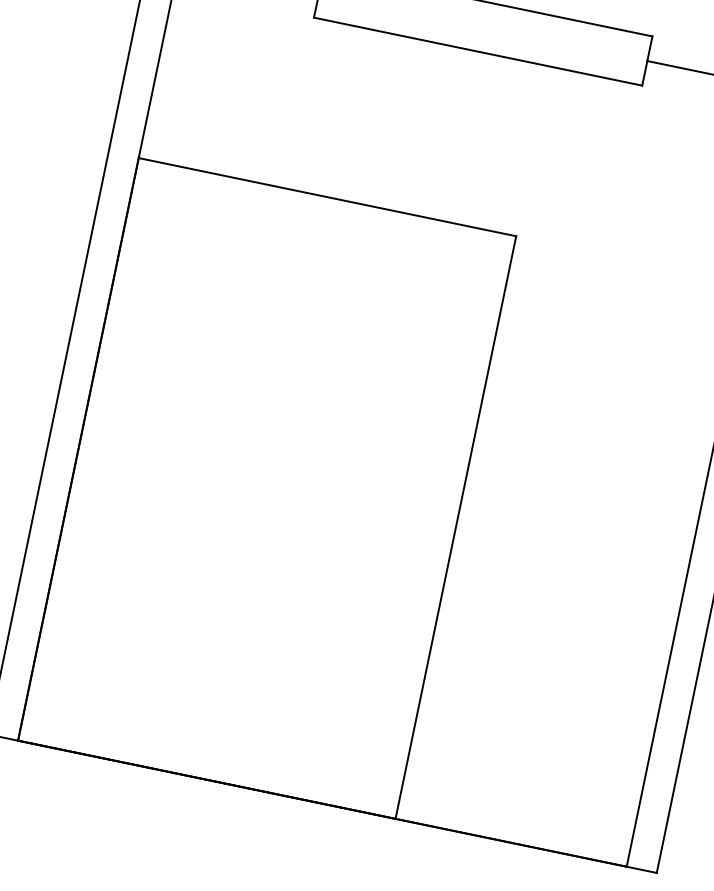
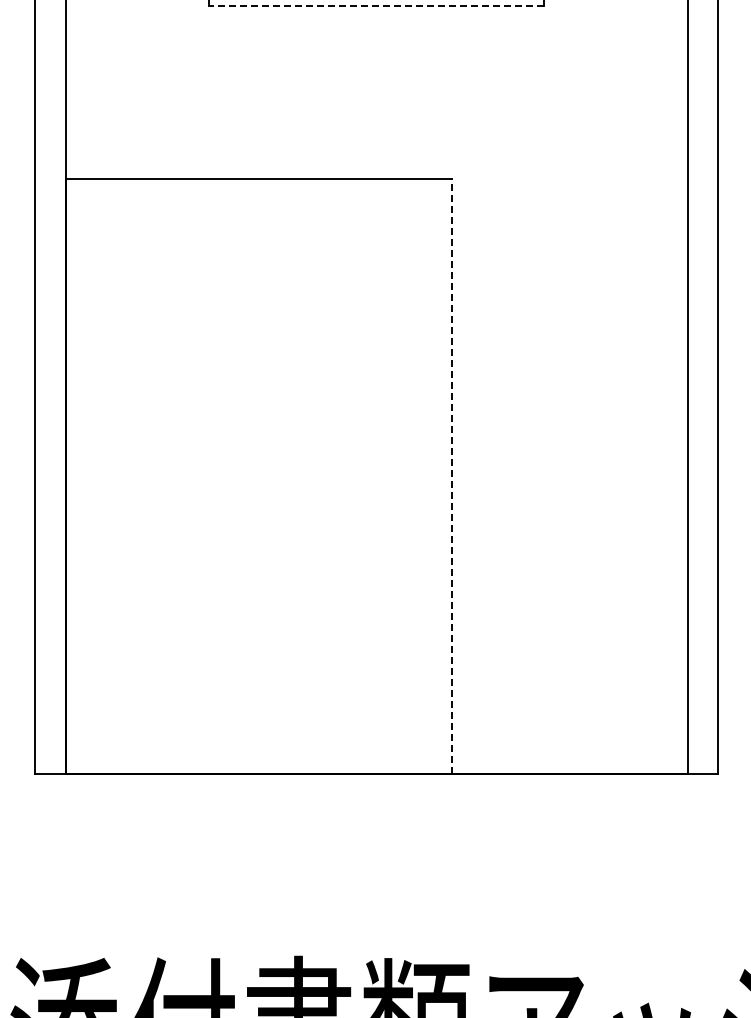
line: (477, 51) -> (376, 6), solid -> dashed
line: (455, 527) -> (451, 476), solid -> dashed

